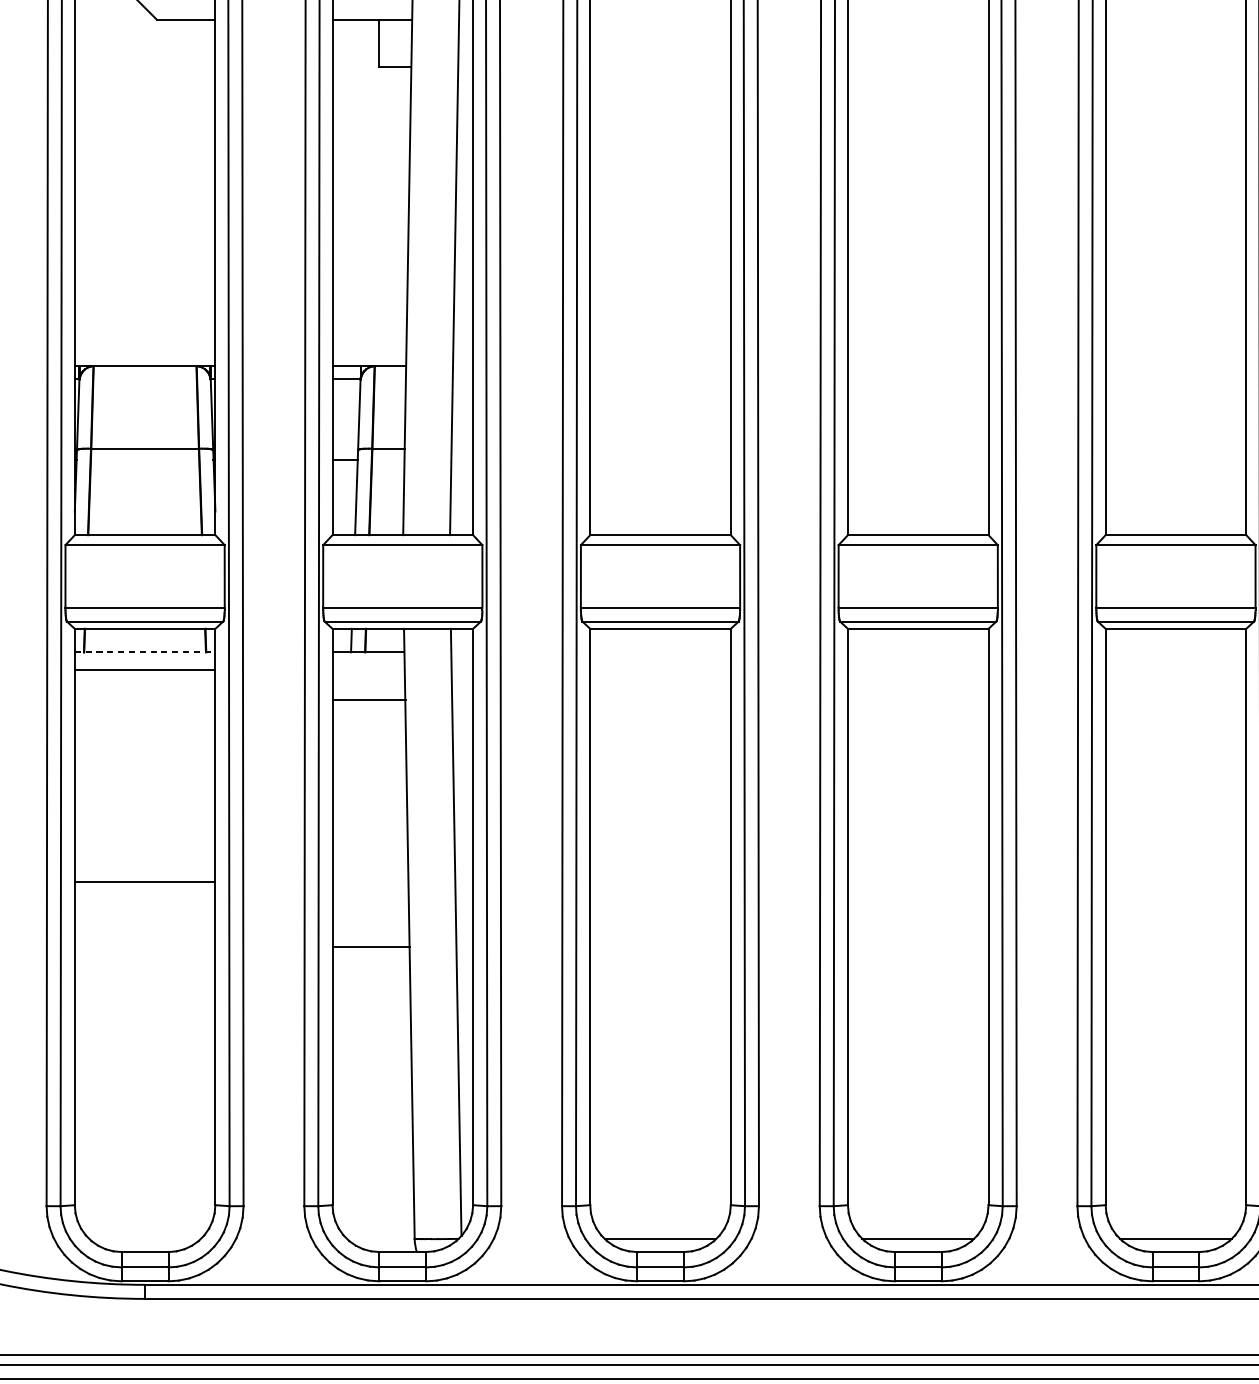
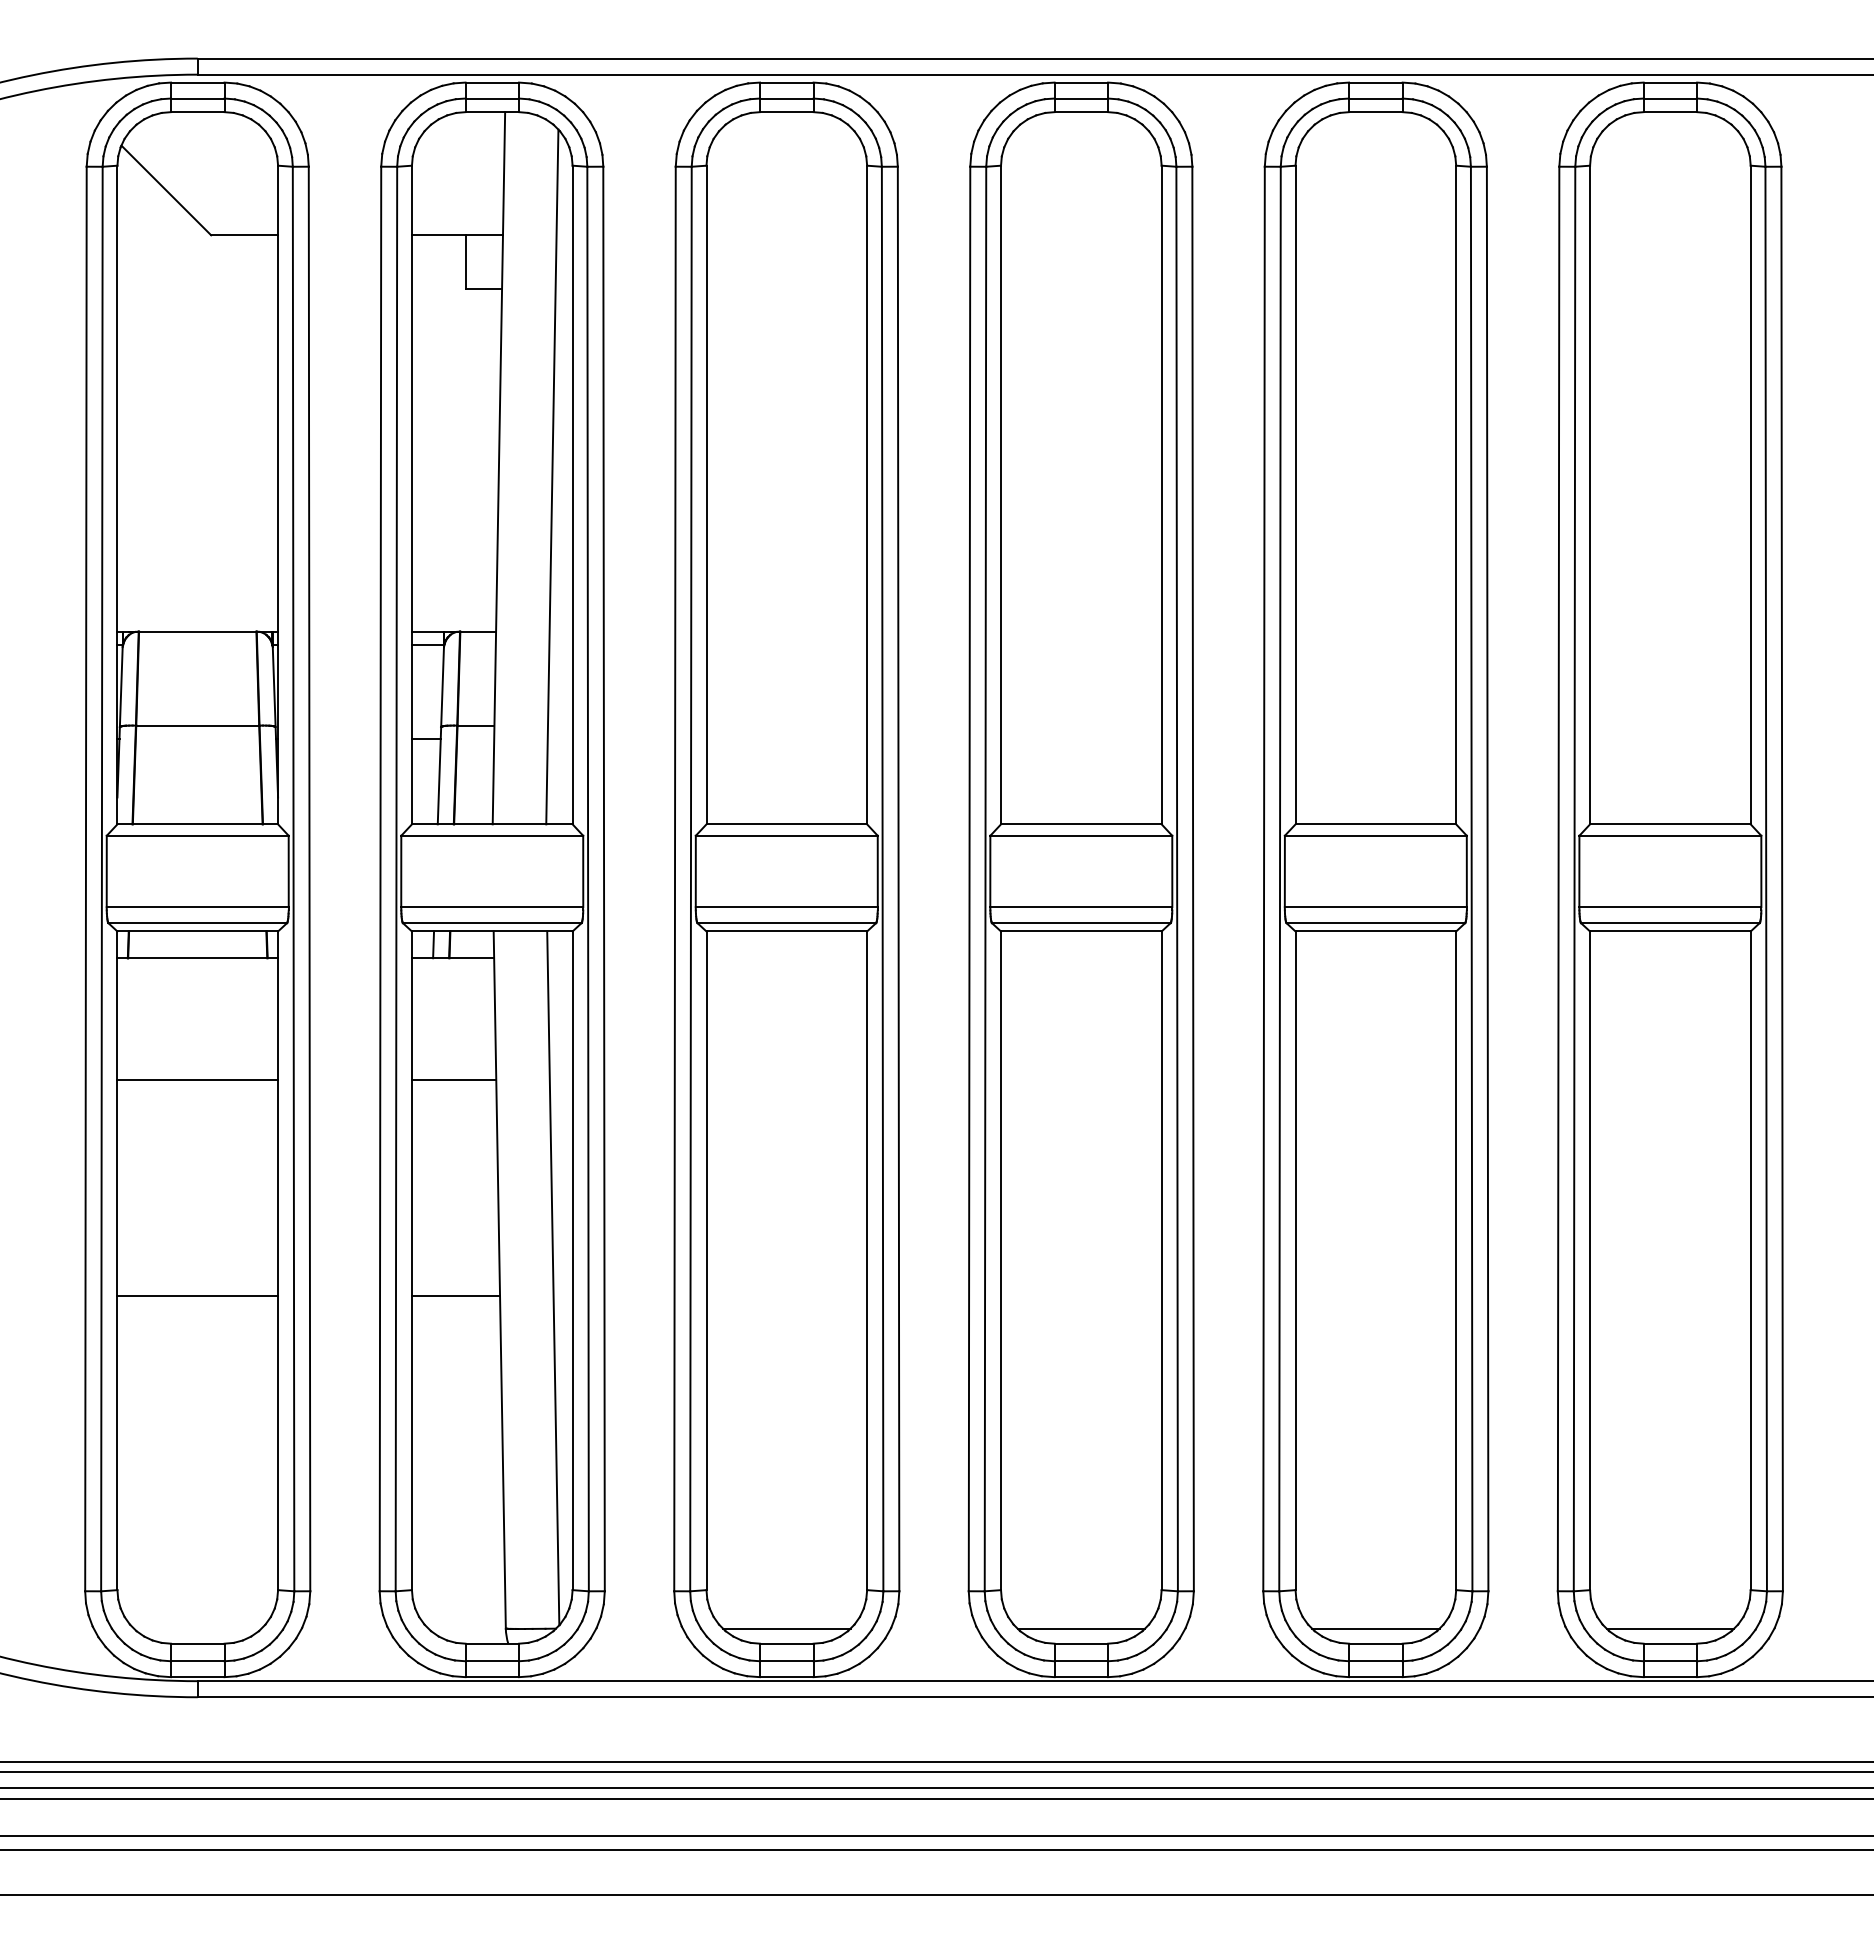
line: (145, 652) -> (198, 958), dashed -> solid
line: (144, 670) -> (197, 1080), moved
line: (368, 699) -> (453, 1080), moved
line: (144, 881) -> (197, 1295), moved

